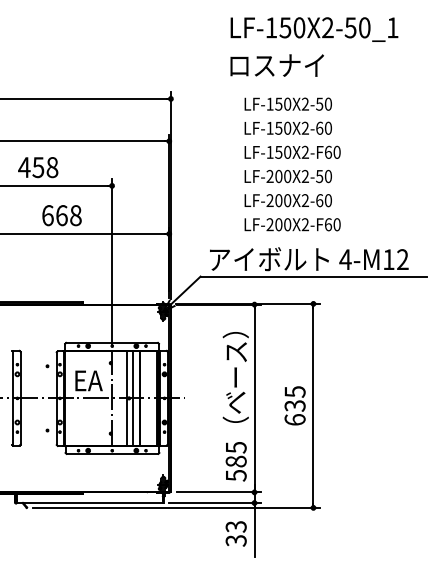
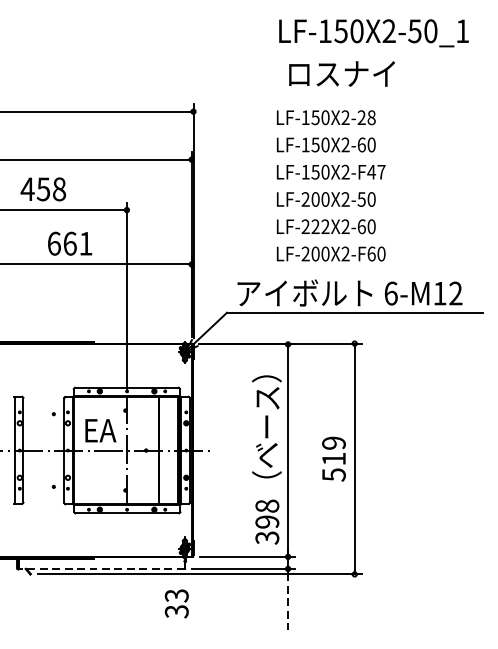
text: (314, 29) -> (374, 33), moved
text: (276, 65) -> (341, 73), moved
text: (324, 103) -> (367, 116), LF-150X2-50 -> LF-150X2-28
text: (332, 151) -> (376, 171), LF-150X2-F60 -> LF-150X2-F47
text: (283, 200) -> (320, 226), LF-200X2-60 -> LF-222X2-60
text: (75, 215) -> (85, 243), 668 -> 661
text: (345, 259) -> (390, 293), 4-M12 -> 6-M12
line: (126, 398) -> (143, 450), removed
line: (132, 398) -> (150, 450), removed
text: (294, 405) -> (333, 458), 635 -> 519
text: (235, 461) -> (266, 521), 585 -> 398
line: (89, 503) -> (101, 569), solid -> dashed
line: (254, 531) -> (288, 601), solid -> dashed
text: (235, 533) -> (176, 603), moved

